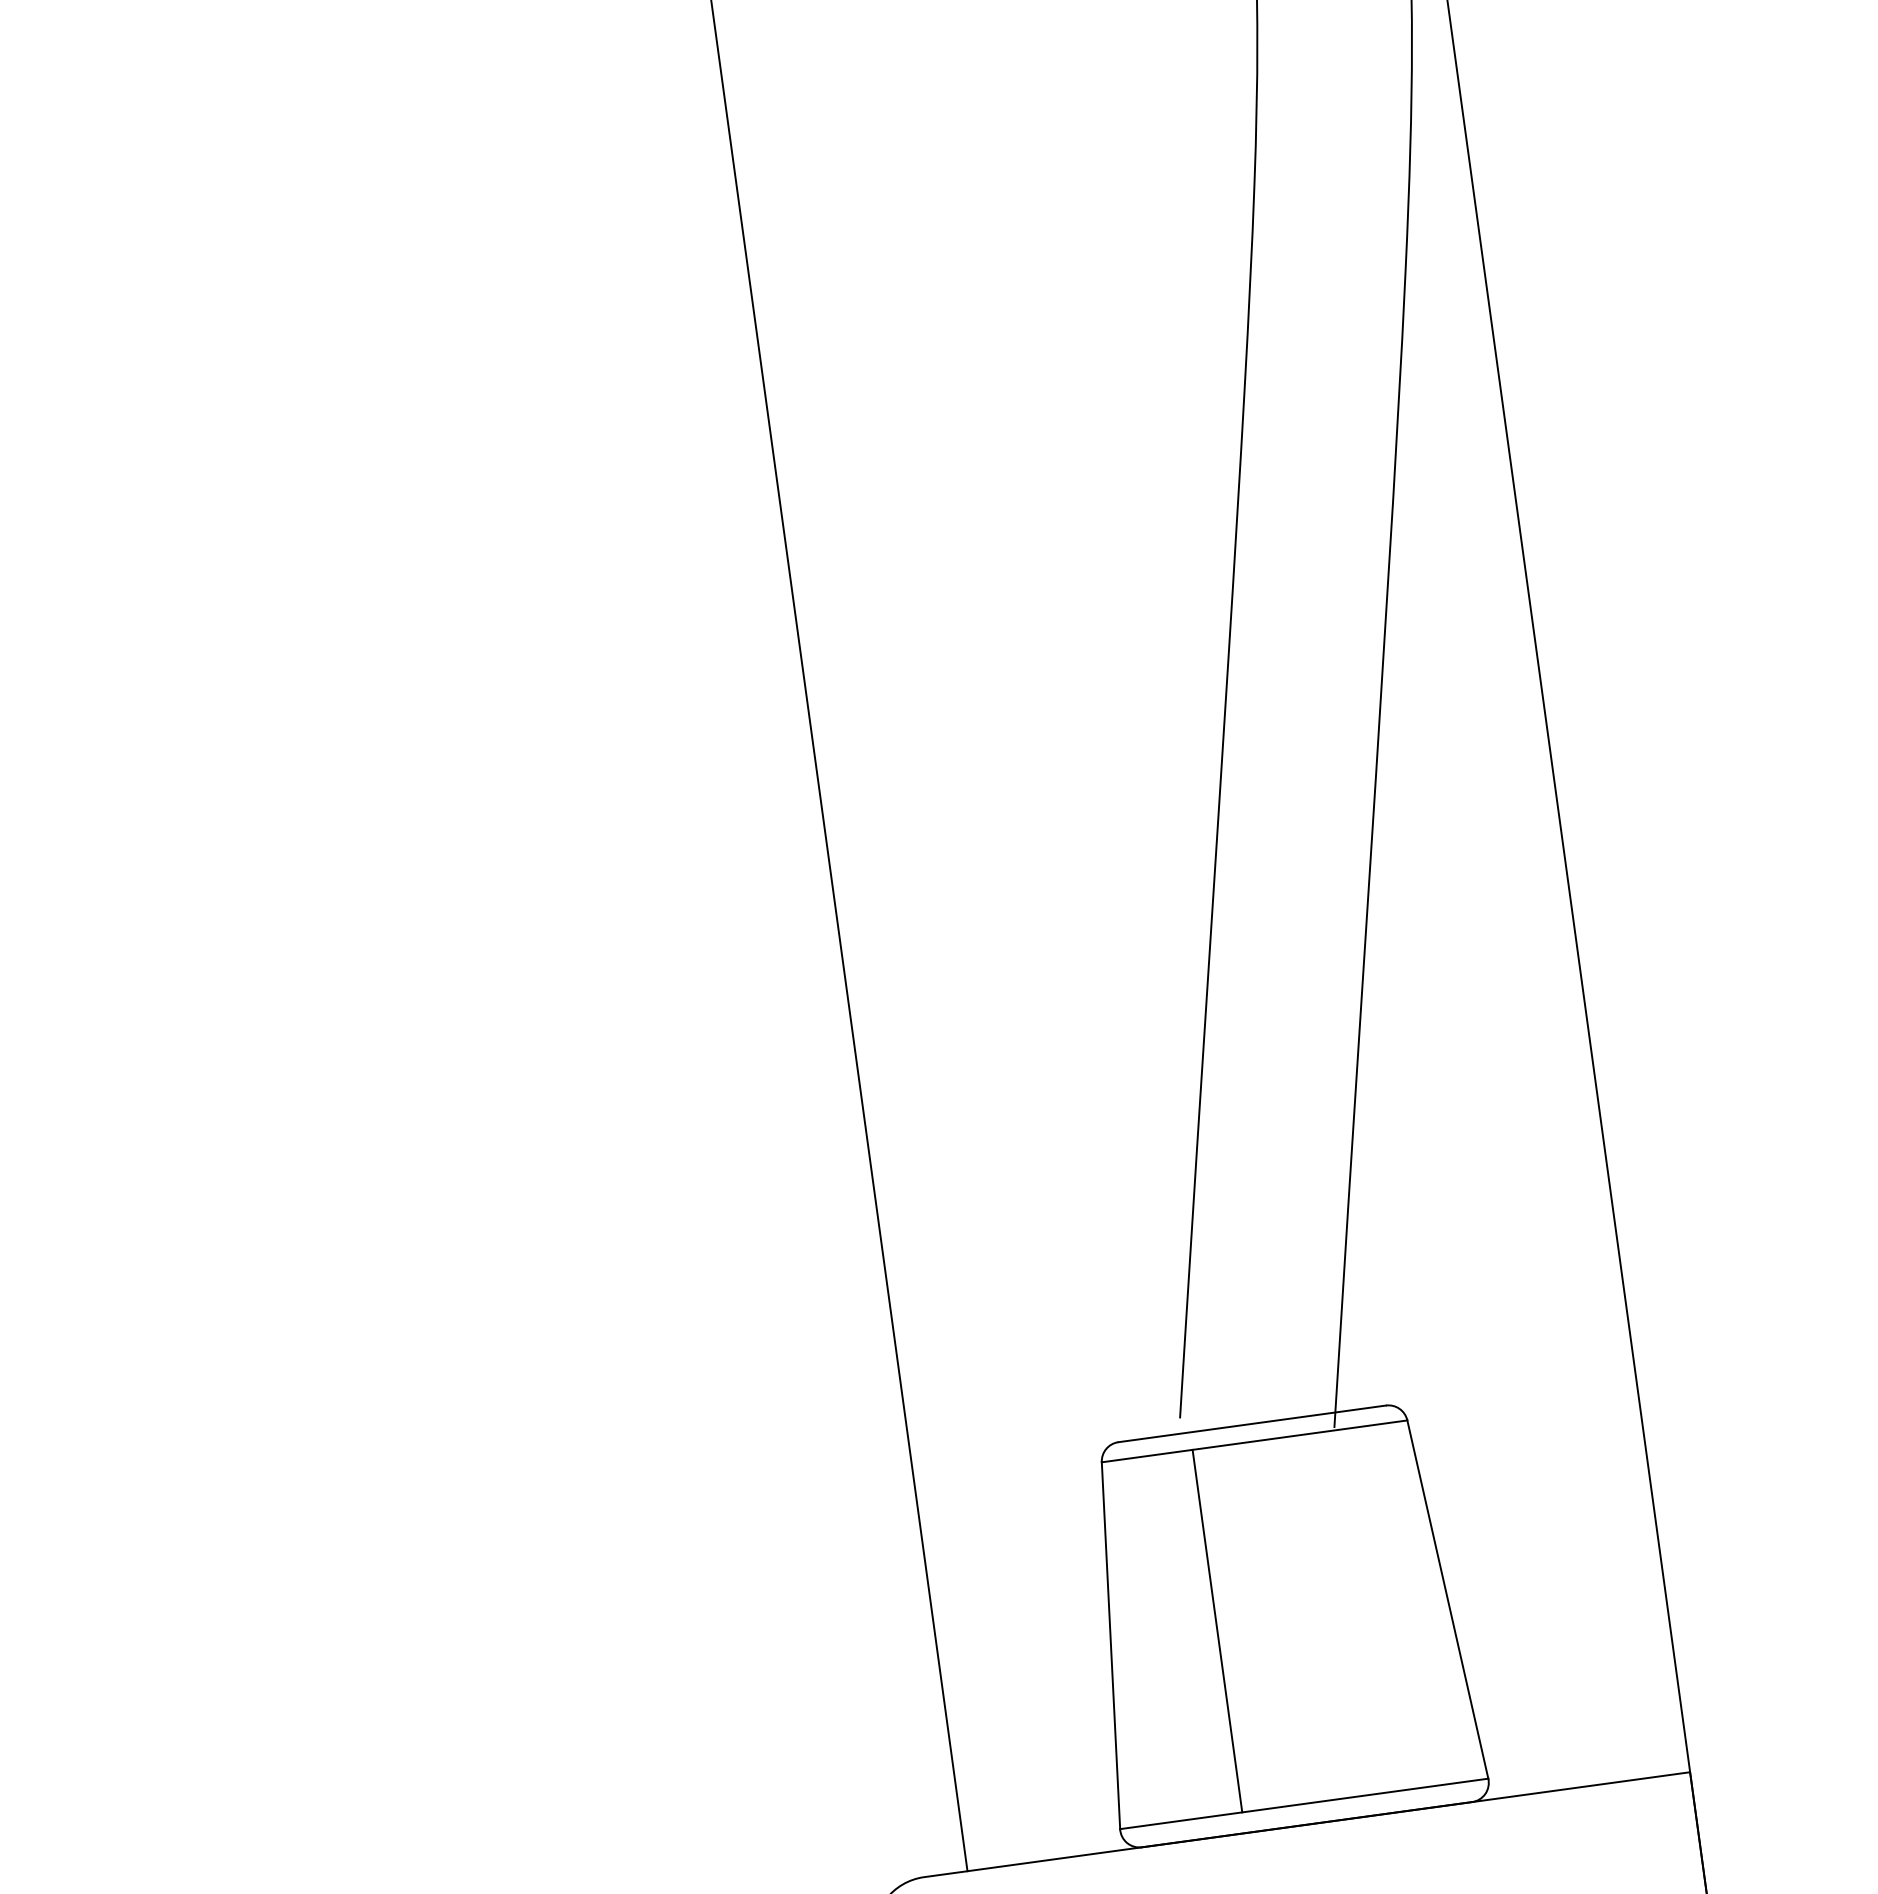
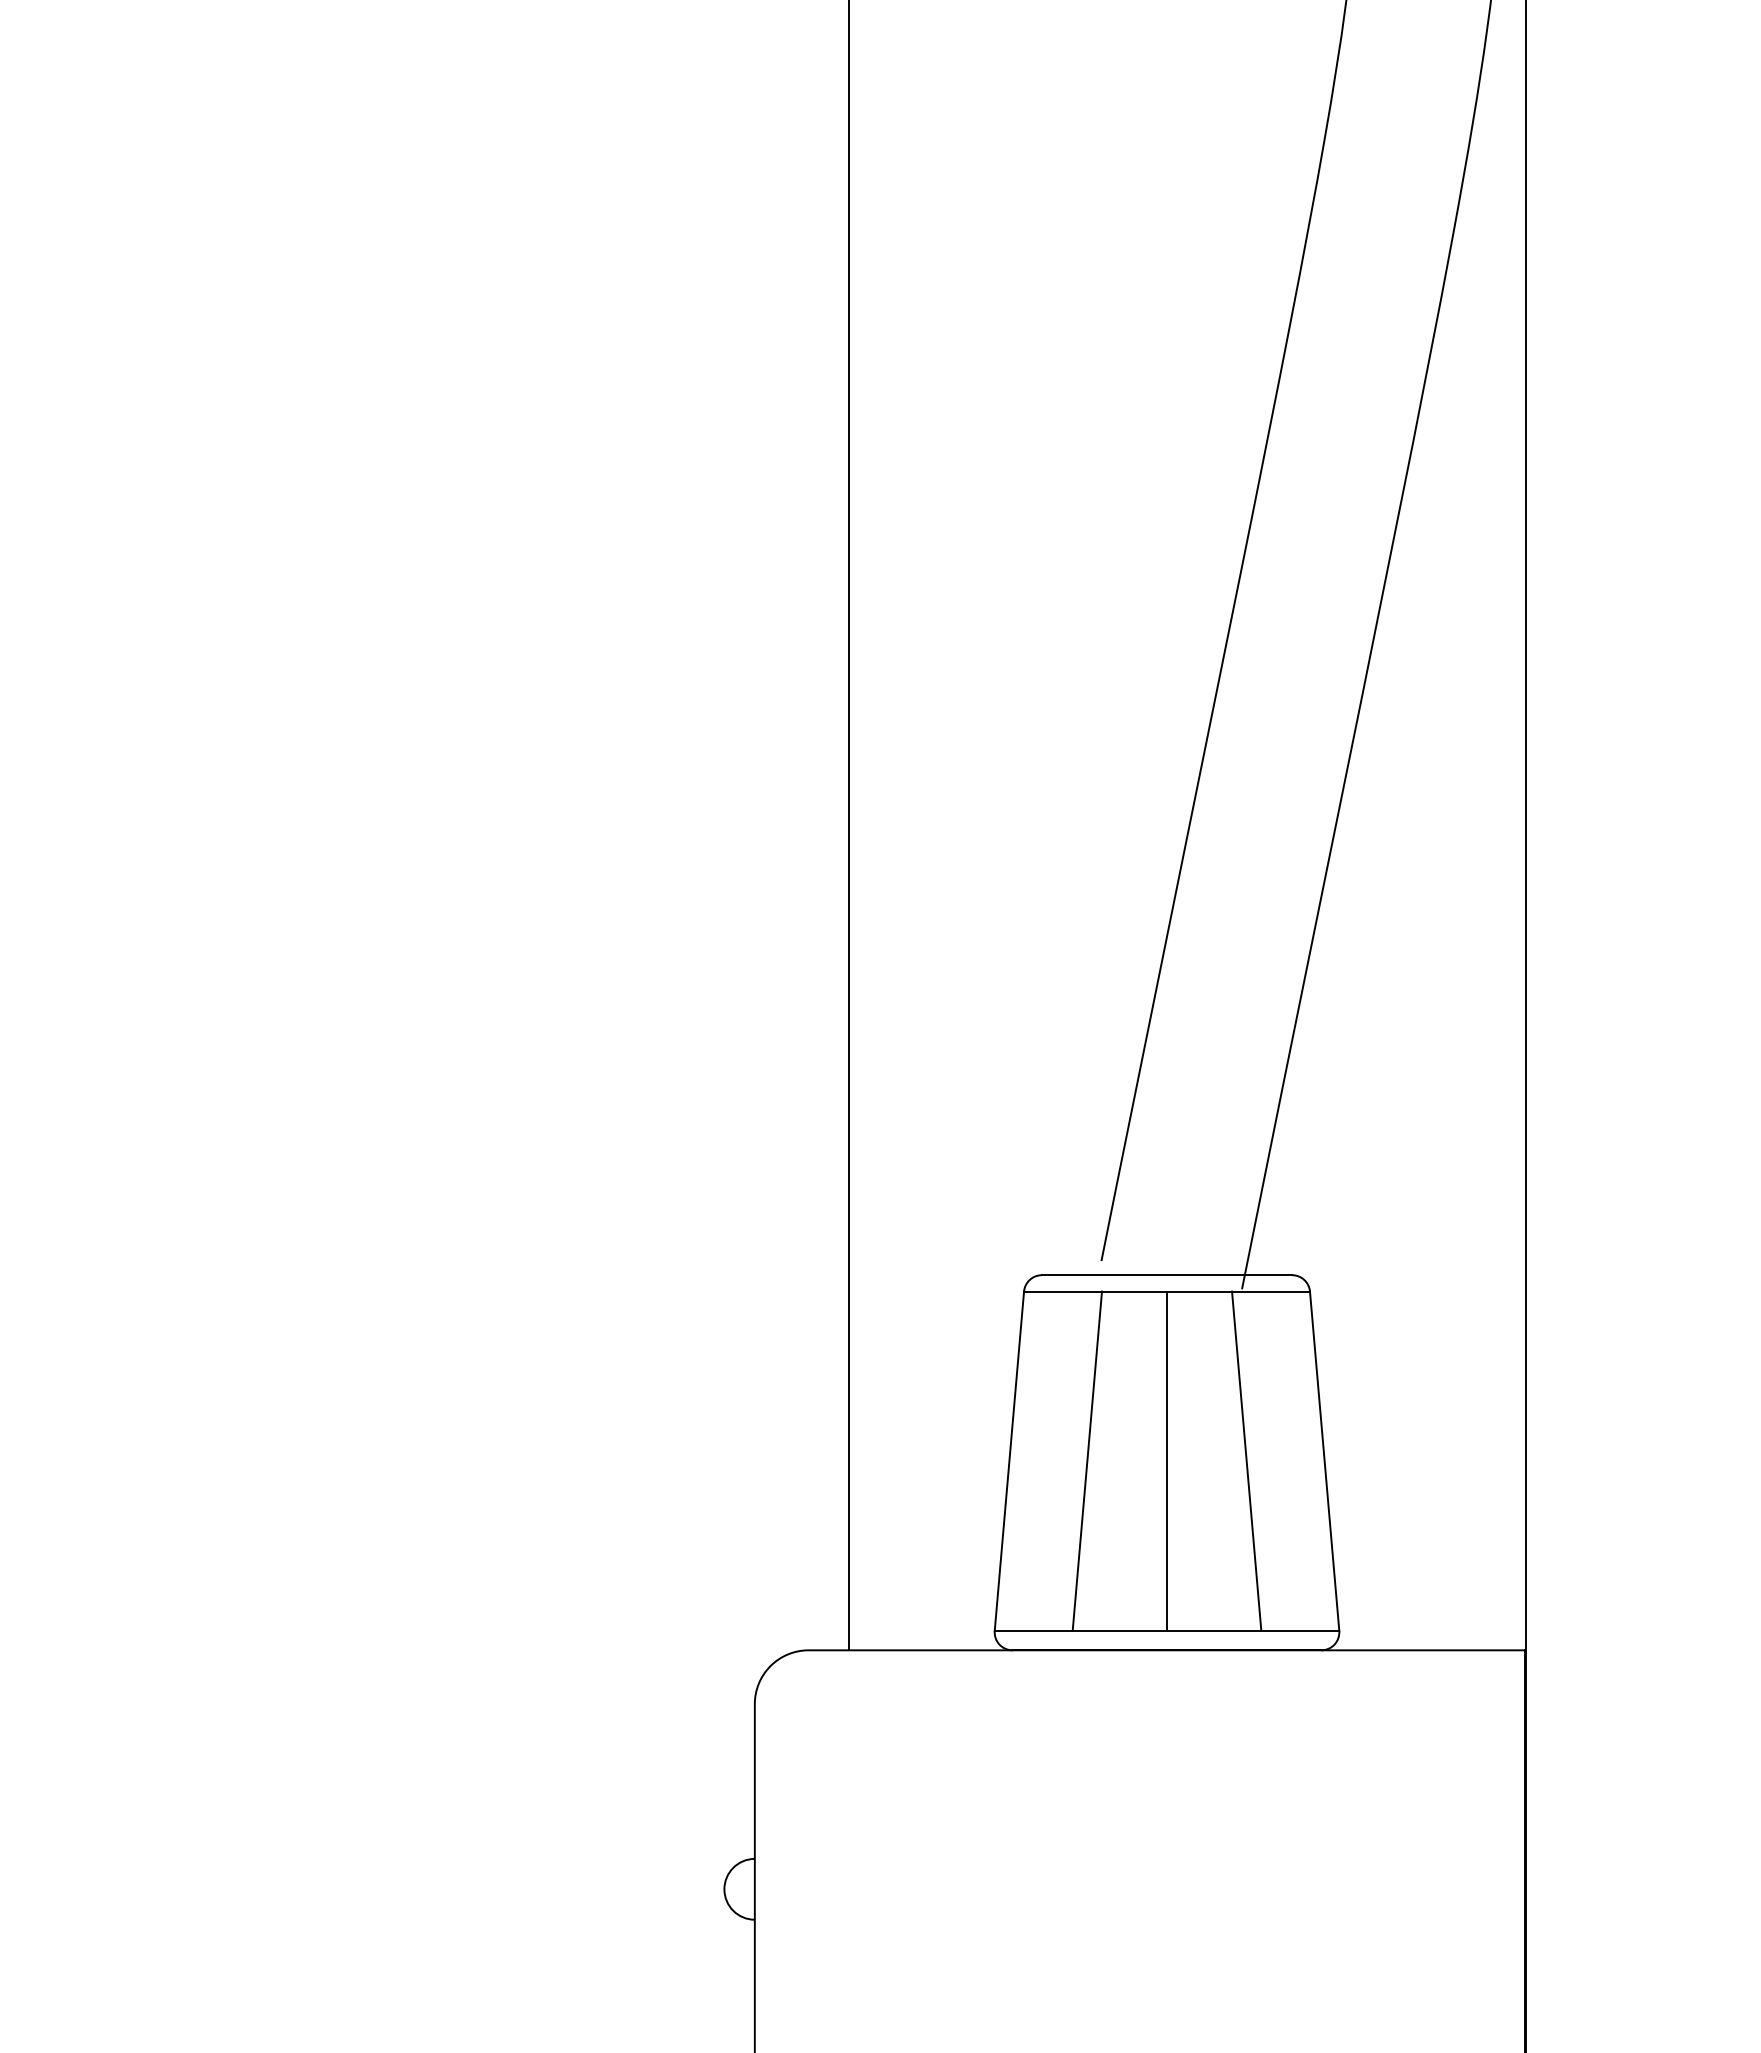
line: (1364, 1610) -> (1246, 1460), added
line: (1217, 1630) -> (1167, 1460), moved
line: (1194, 1633) -> (1087, 1460), added

